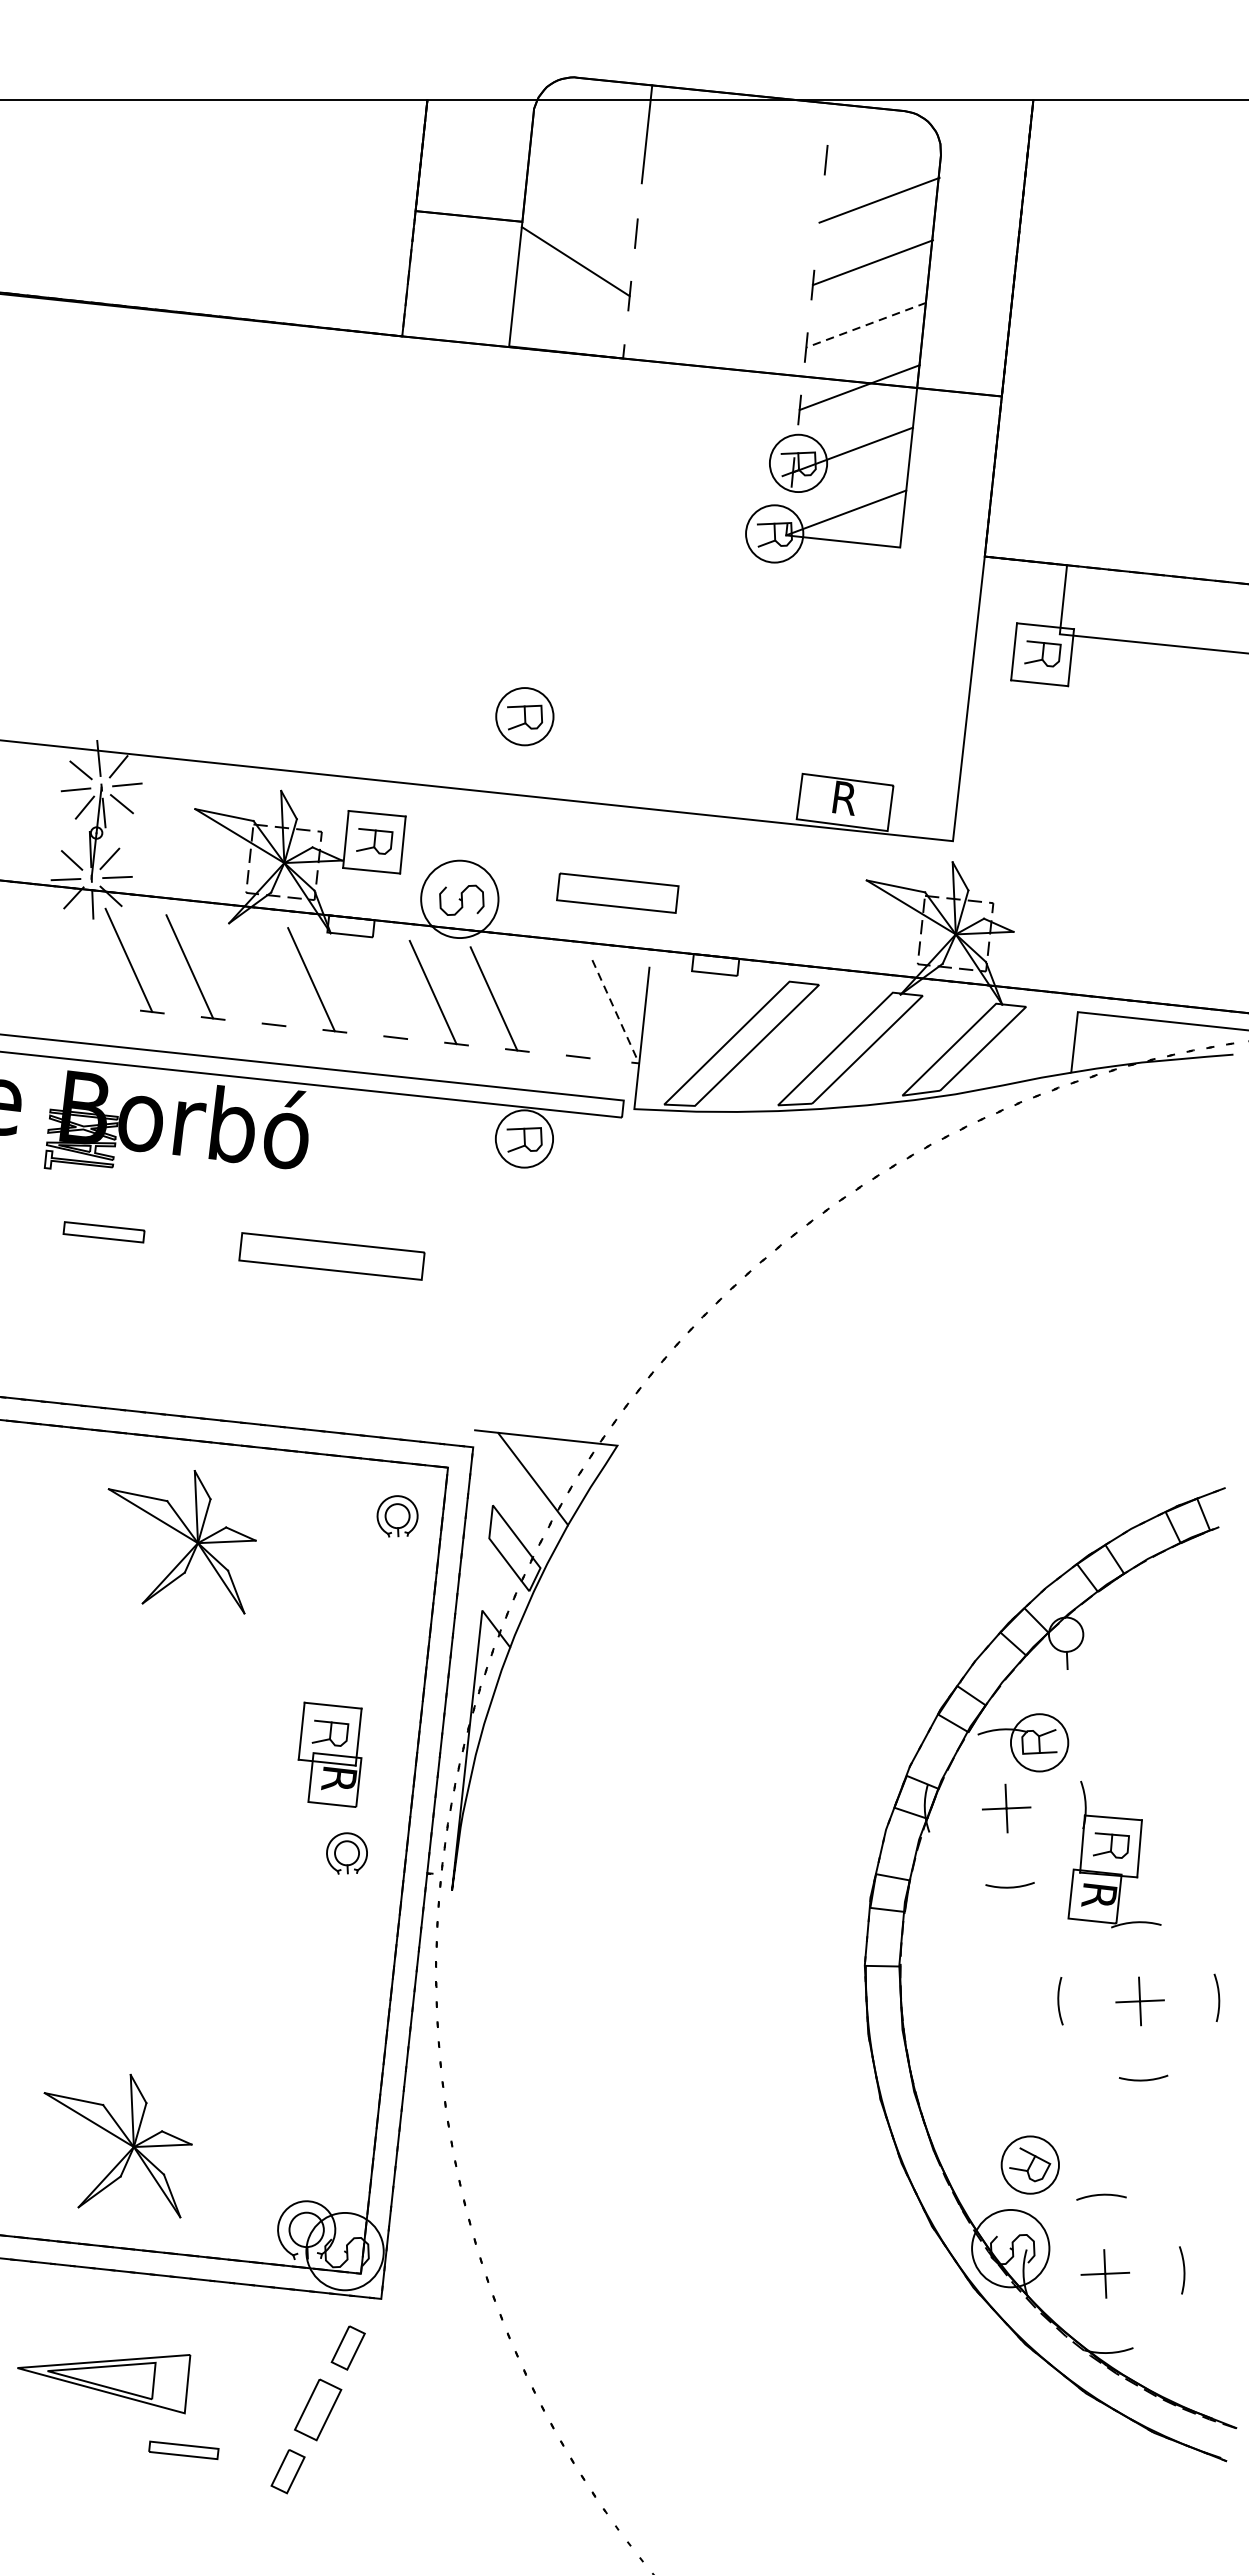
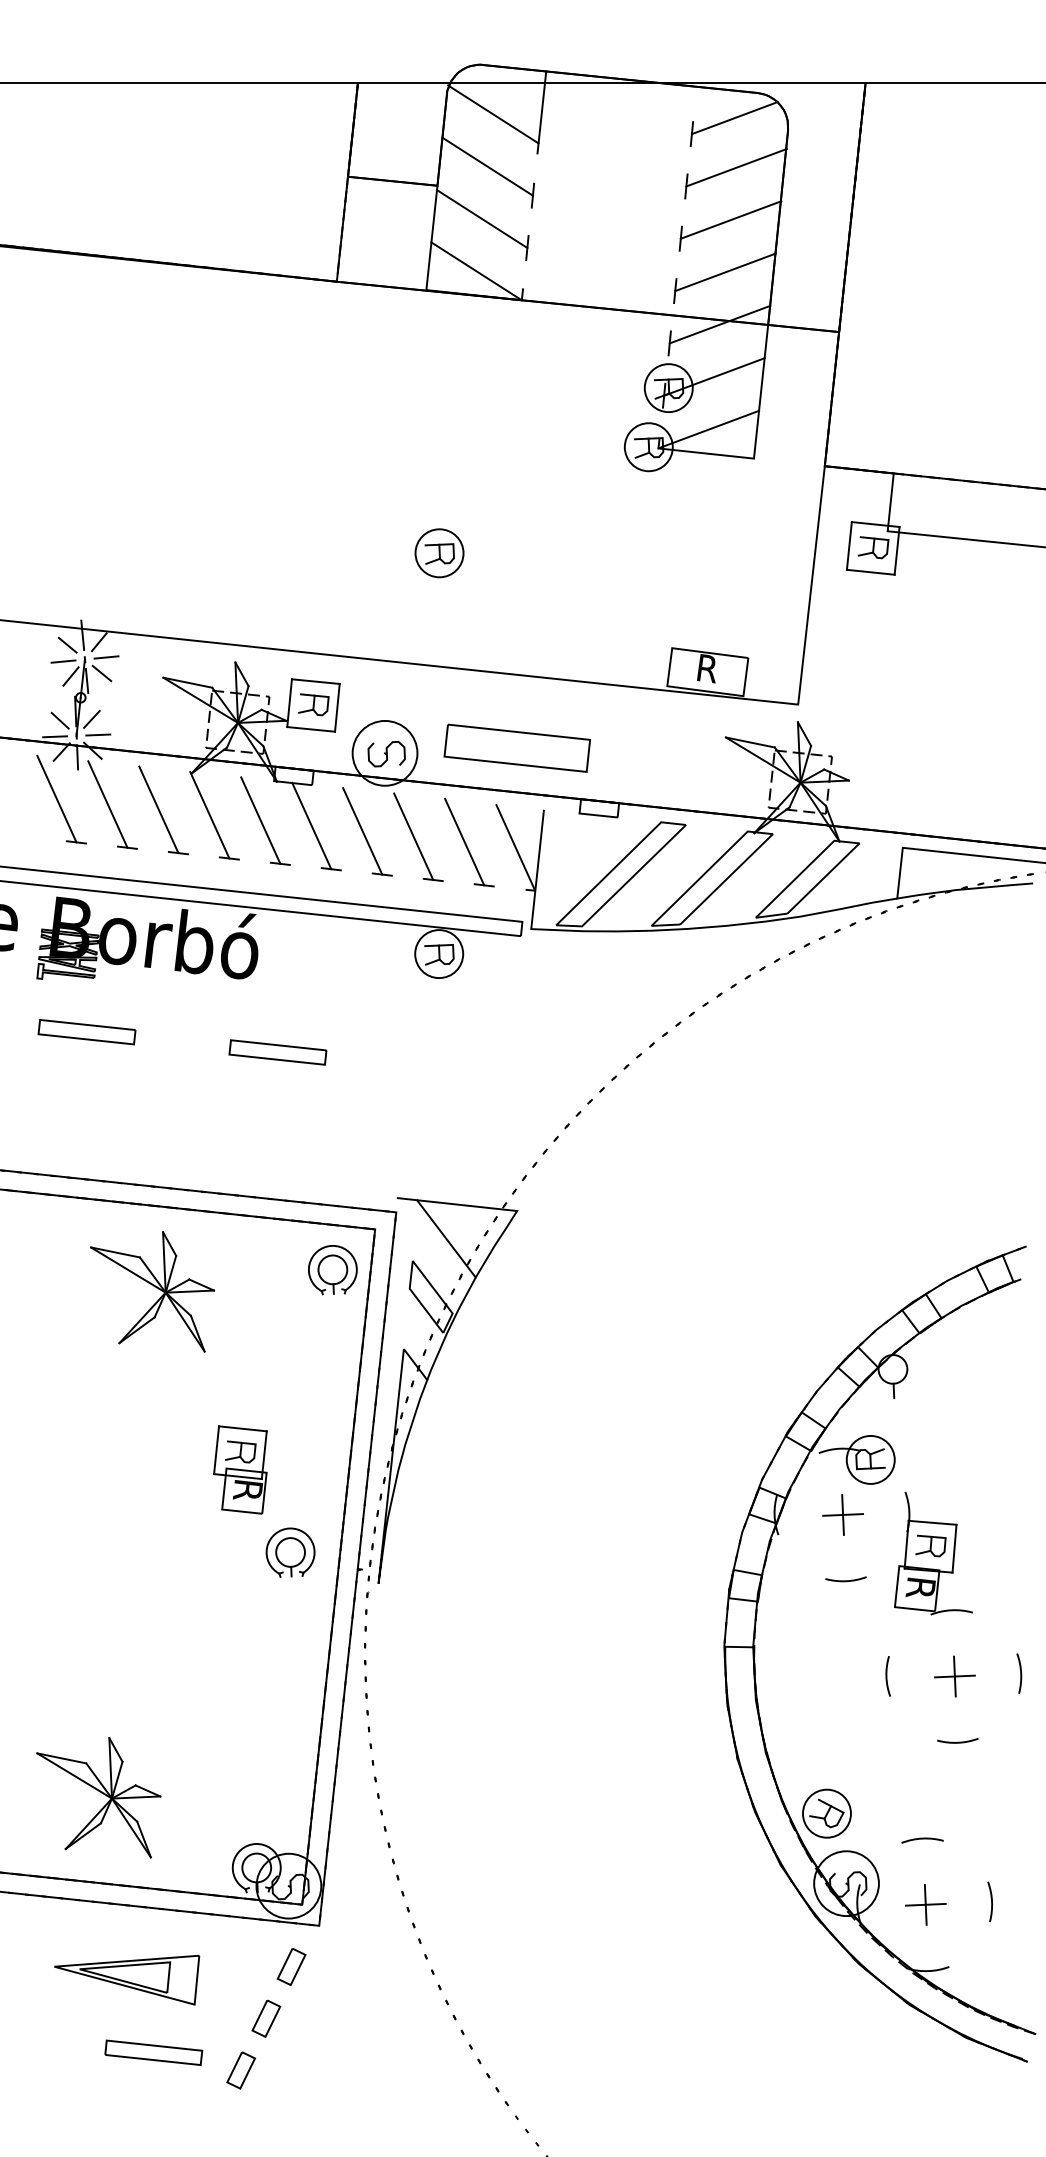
line: (589, 136) -> (493, 114), added
line: (876, 141) -> (734, 118), added
line: (582, 198) -> (487, 166), added
line: (819, 222) -> (686, 186), added
line: (568, 324) -> (476, 271), added
line: (866, 325) -> (725, 272), dashed -> solid
part: (524, 716) -> (439, 553), moved
part: (617, 892) -> (517, 747), size x1.43
part: (73, 954) -> (61, 799), added
line: (250, 973) -> (209, 815), added
line: (372, 985) -> (311, 825), added
line: (554, 1004) -> (464, 841), added
line: (617, 1017) -> (517, 852), dashed -> solid
part: (103, 1232) -> (86, 1032), size x1.43
part: (331, 1256) -> (277, 1052), size x0.62
part: (397, 1516) -> (332, 1270), size x1.43
part: (330, 1754) -> (240, 1469), moved
part: (346, 1853) -> (290, 1552), size x1.43
part: (1029, 2164) -> (826, 1813), moved
part: (104, 2383) -> (127, 1979), moved
part: (318, 2409) -> (266, 2018), size x0.71
part: (183, 2450) -> (153, 2052), size x1.67

